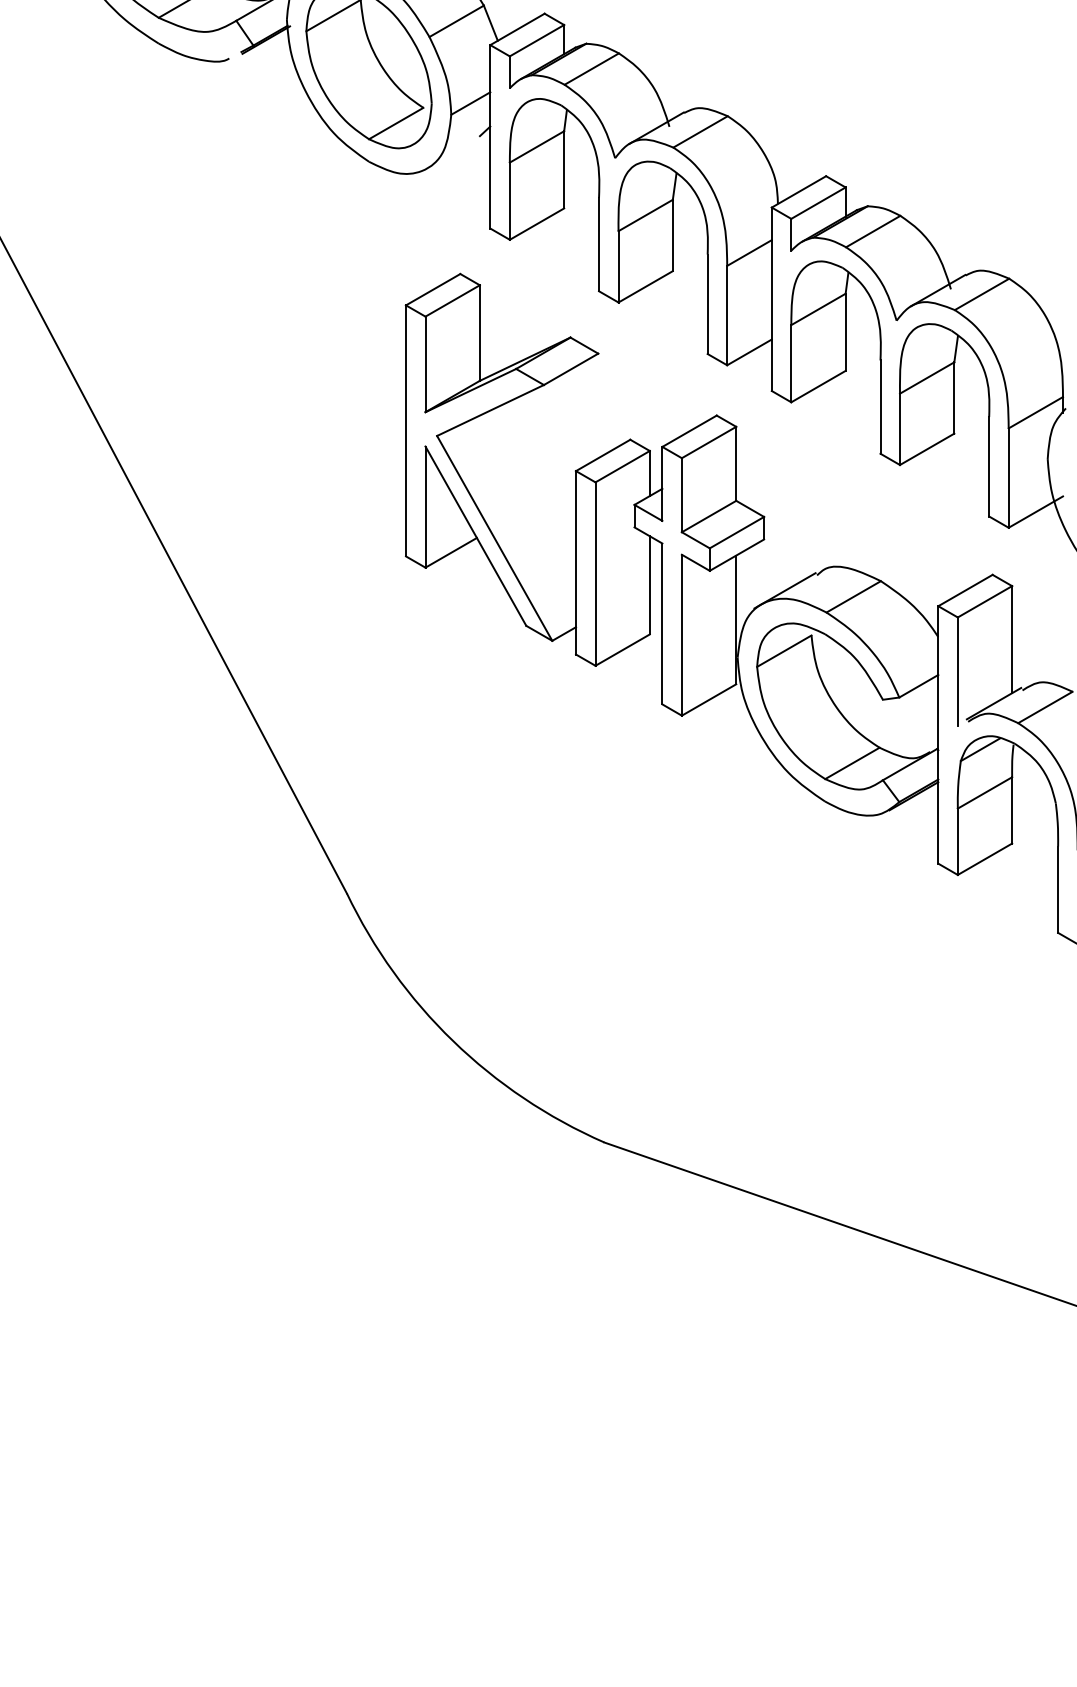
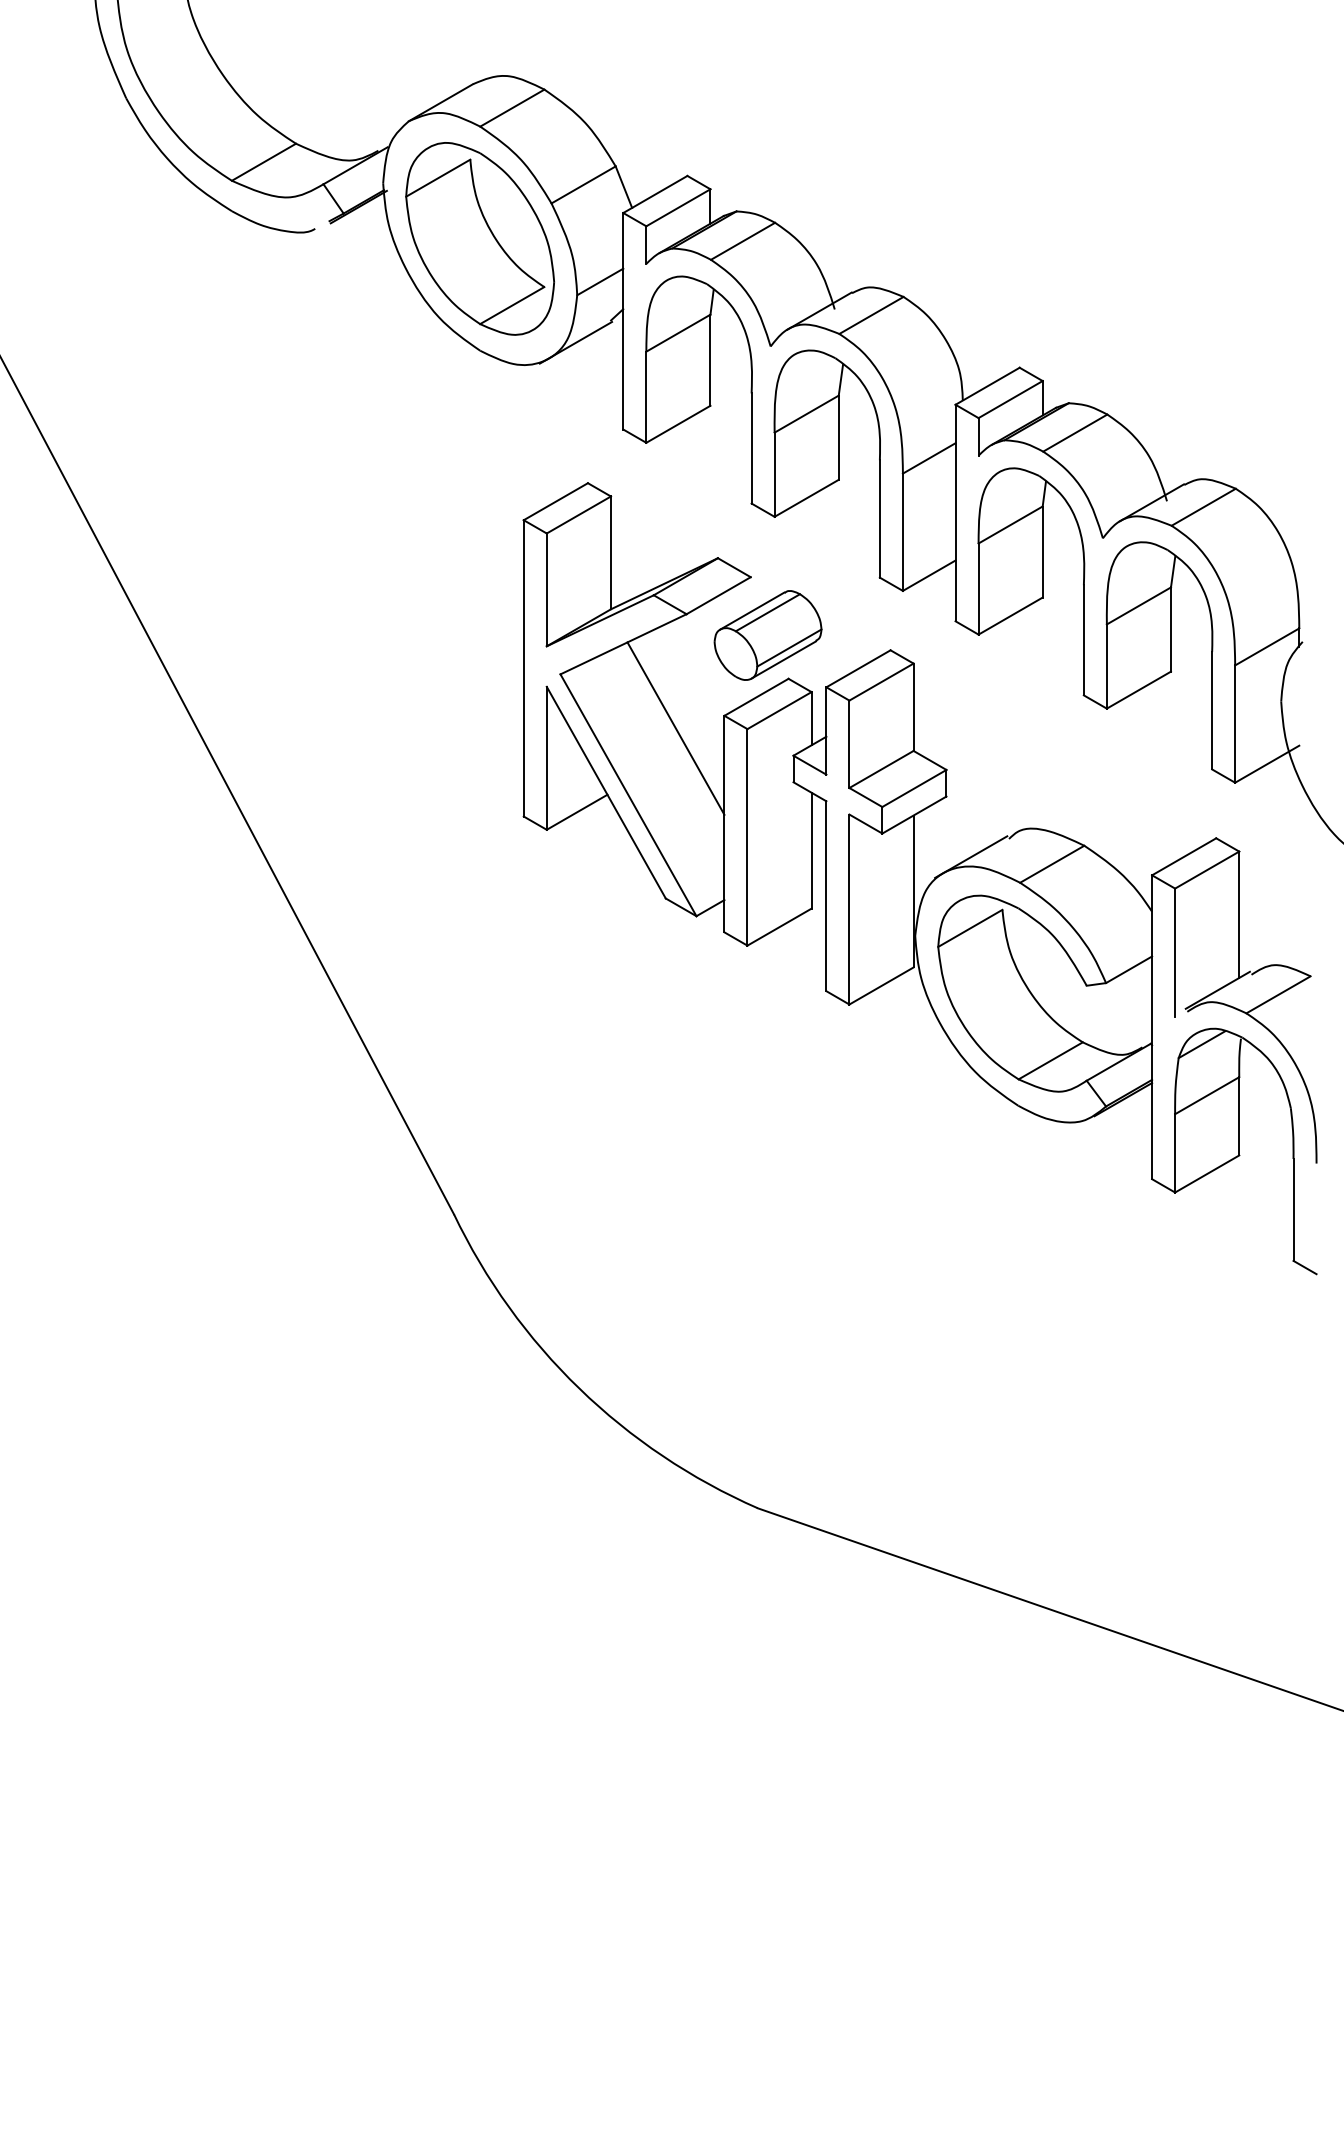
line: (449, 154) -> (575, 342), added
part: (612, 403) -> (767, 635), added
line: (534, 481) -> (675, 728), added

